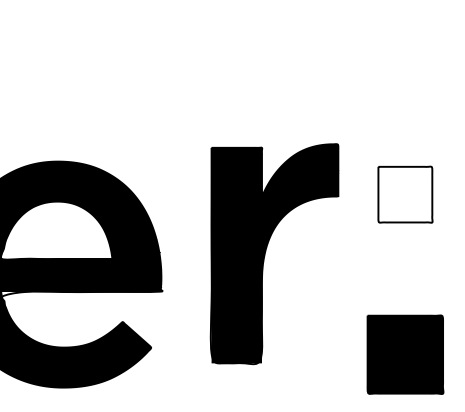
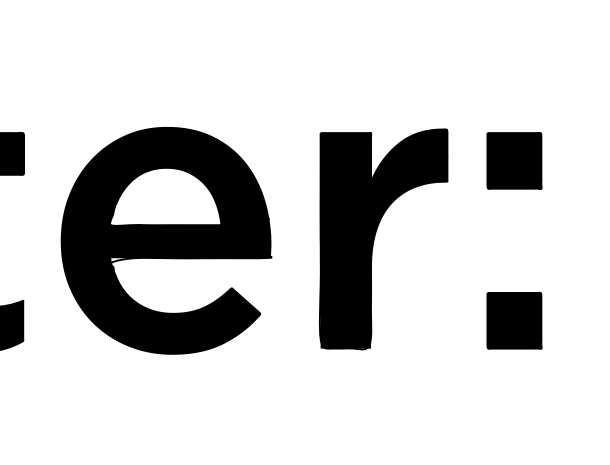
fill: (405, 194) -> (514, 160), added
part: (266, 252) -> (375, 237), moved
part: (405, 354) -> (514, 320), size x0.71

